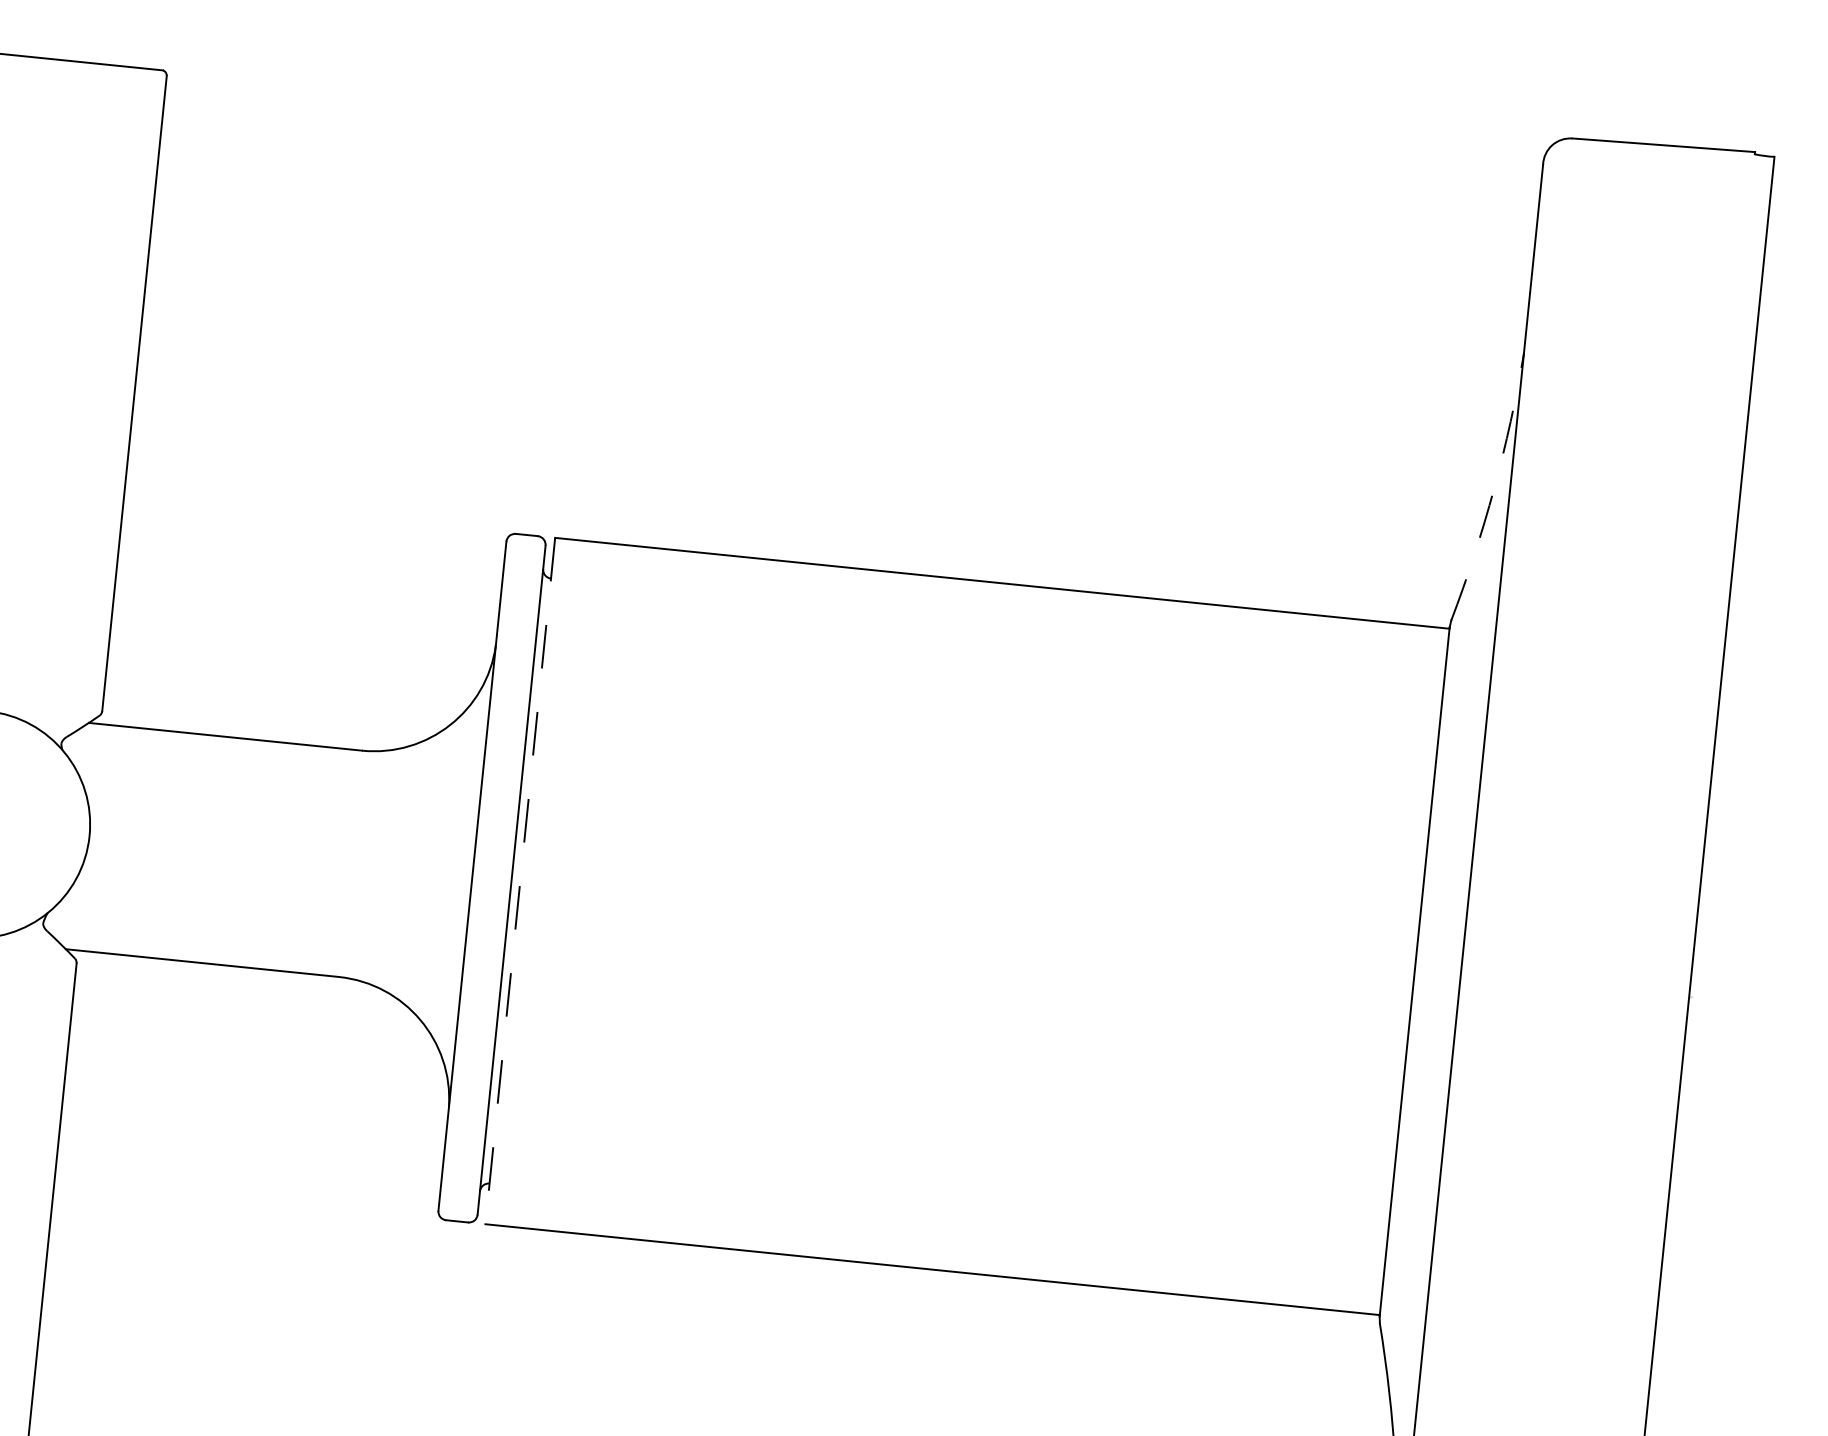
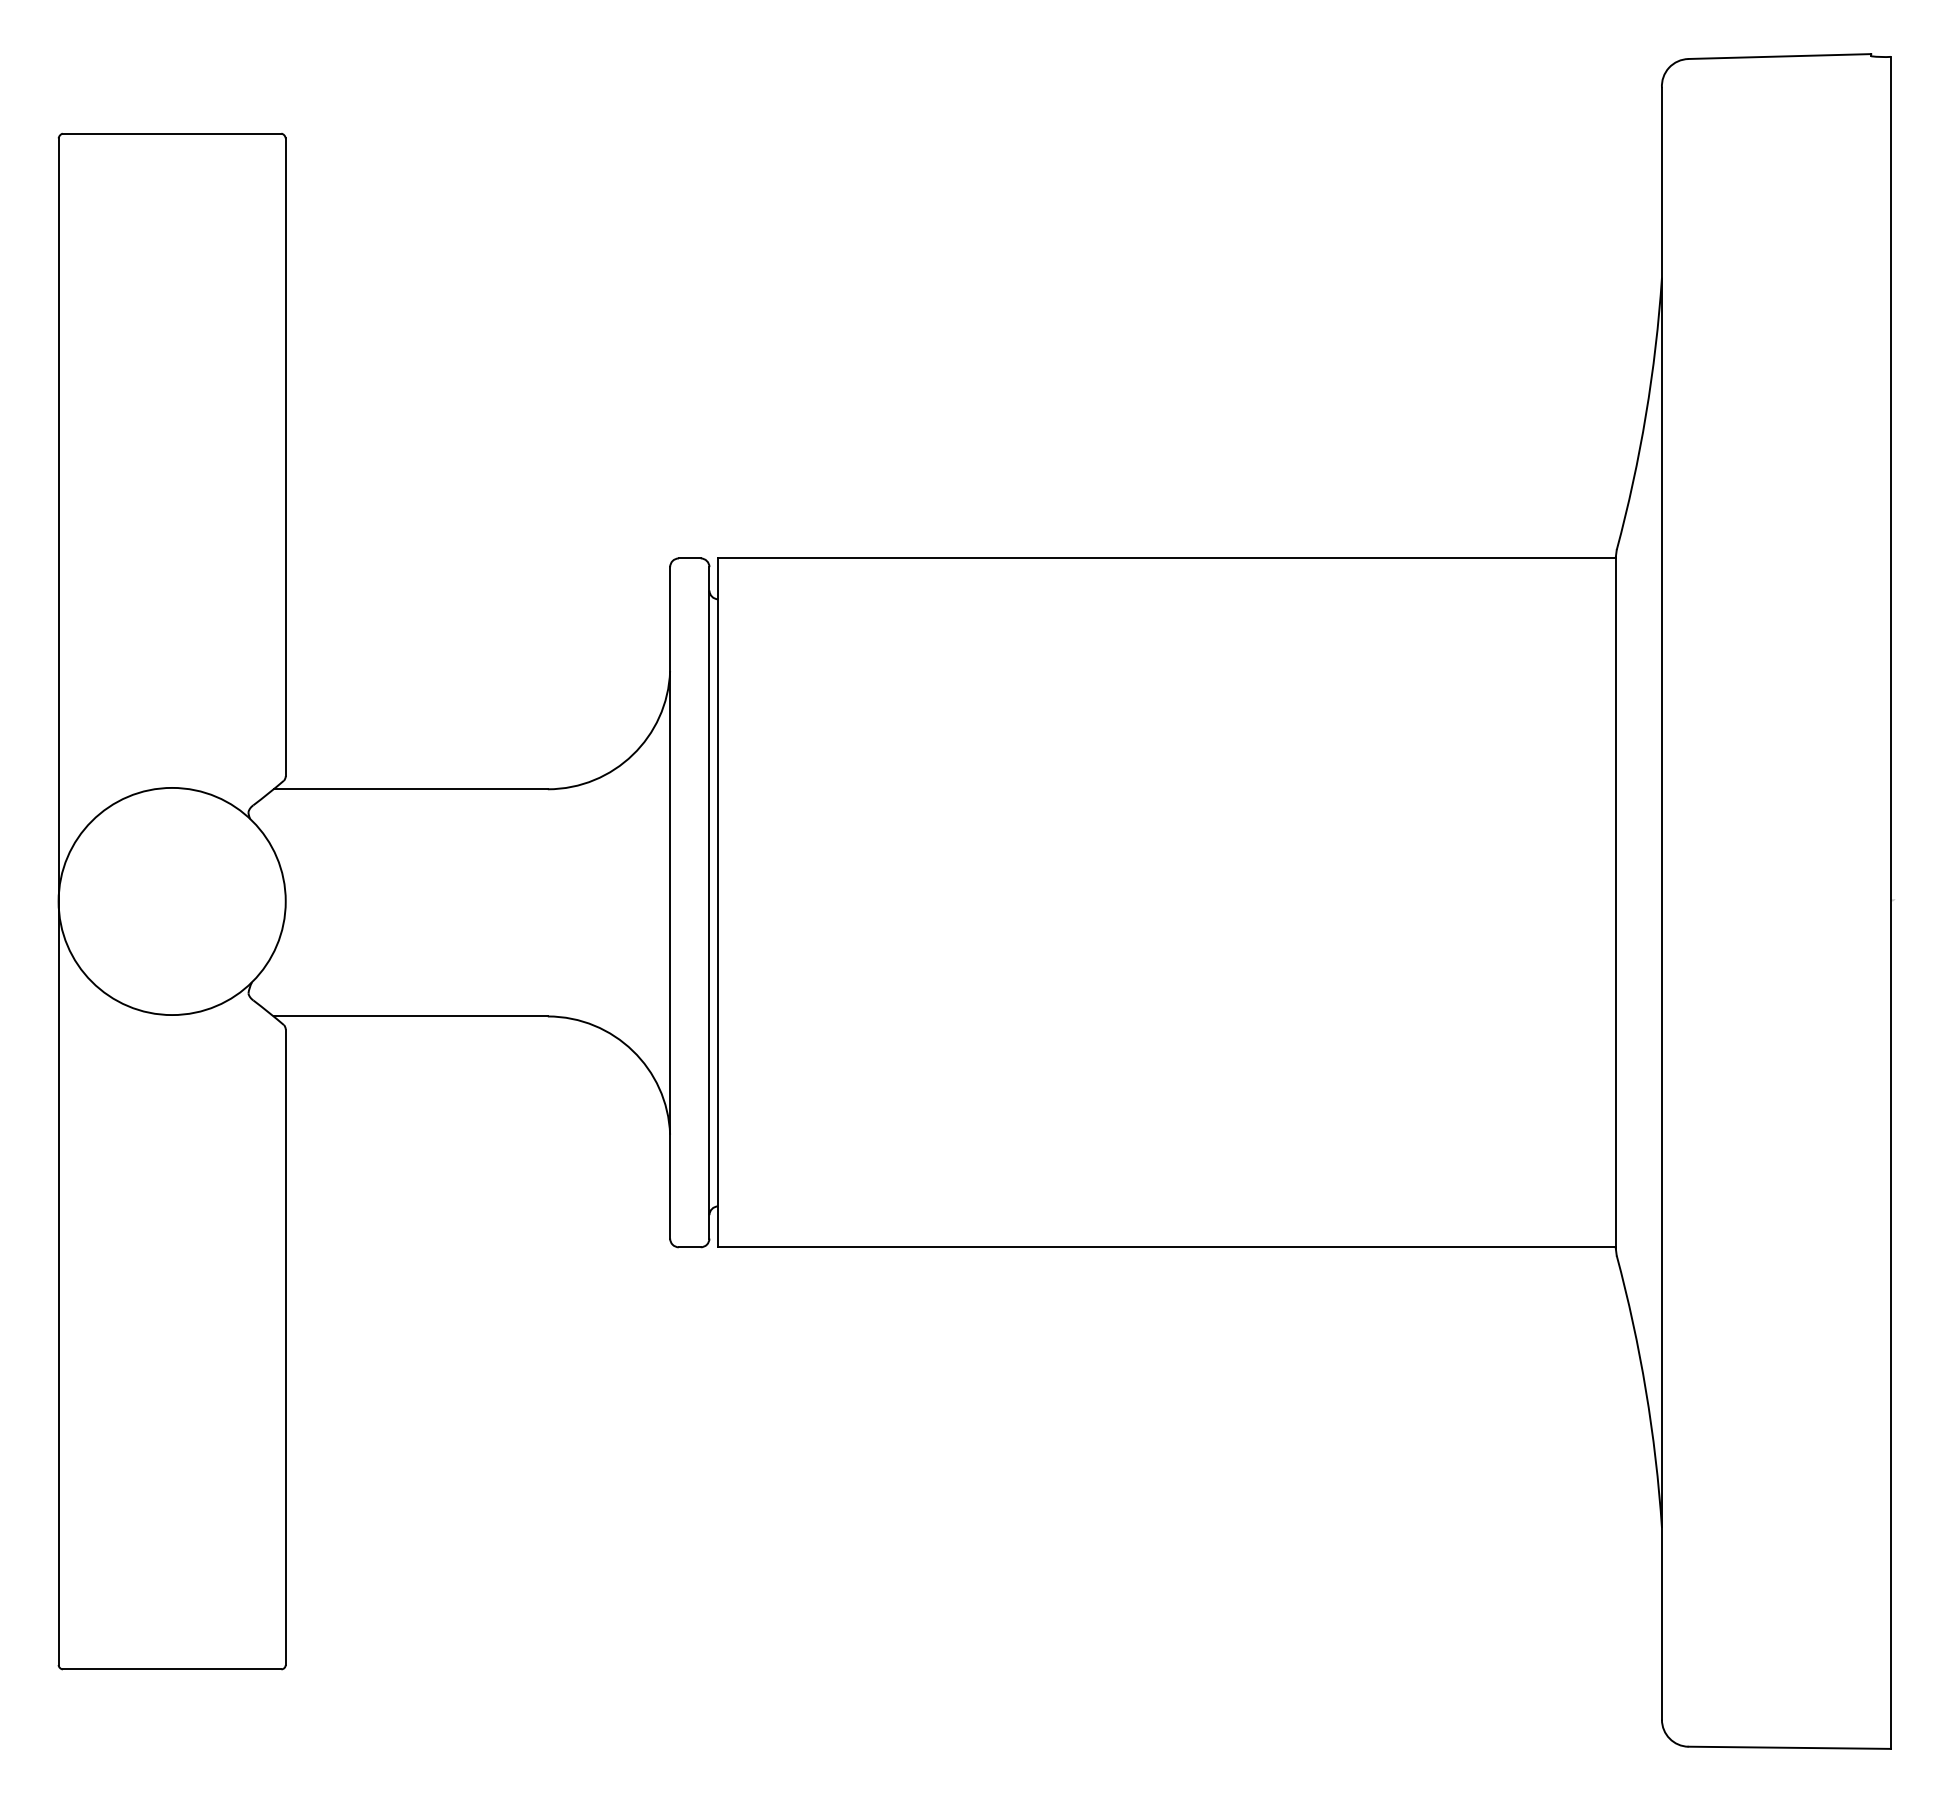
arc: (1494, 488) -> (1646, 414), dashed -> solid
line: (520, 881) -> (718, 903), dashed -> solid

